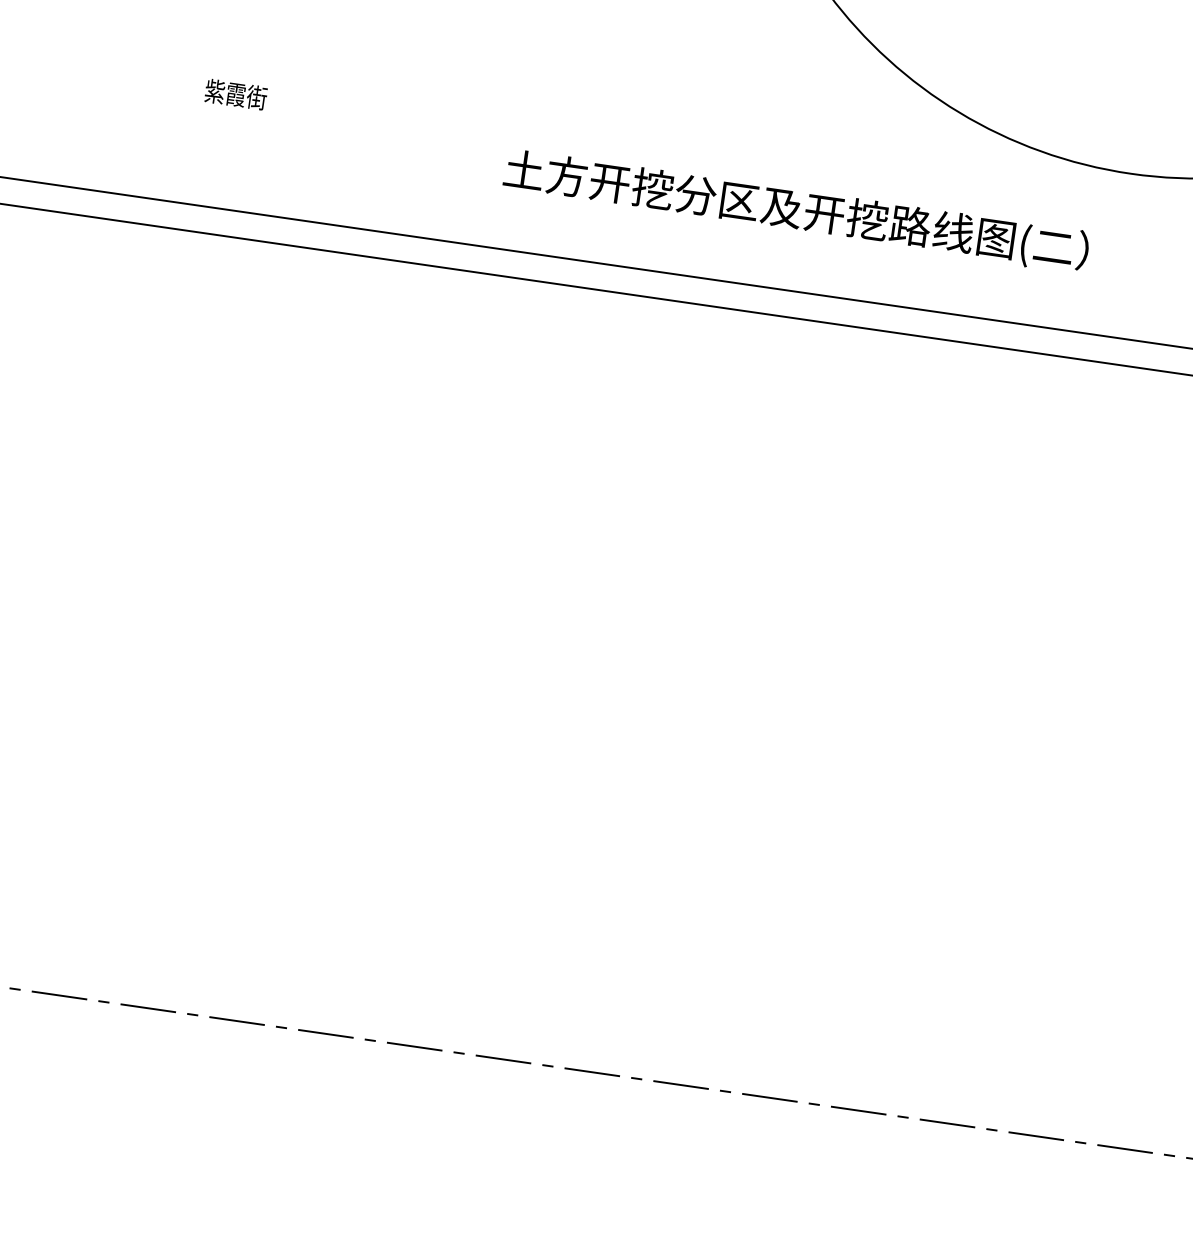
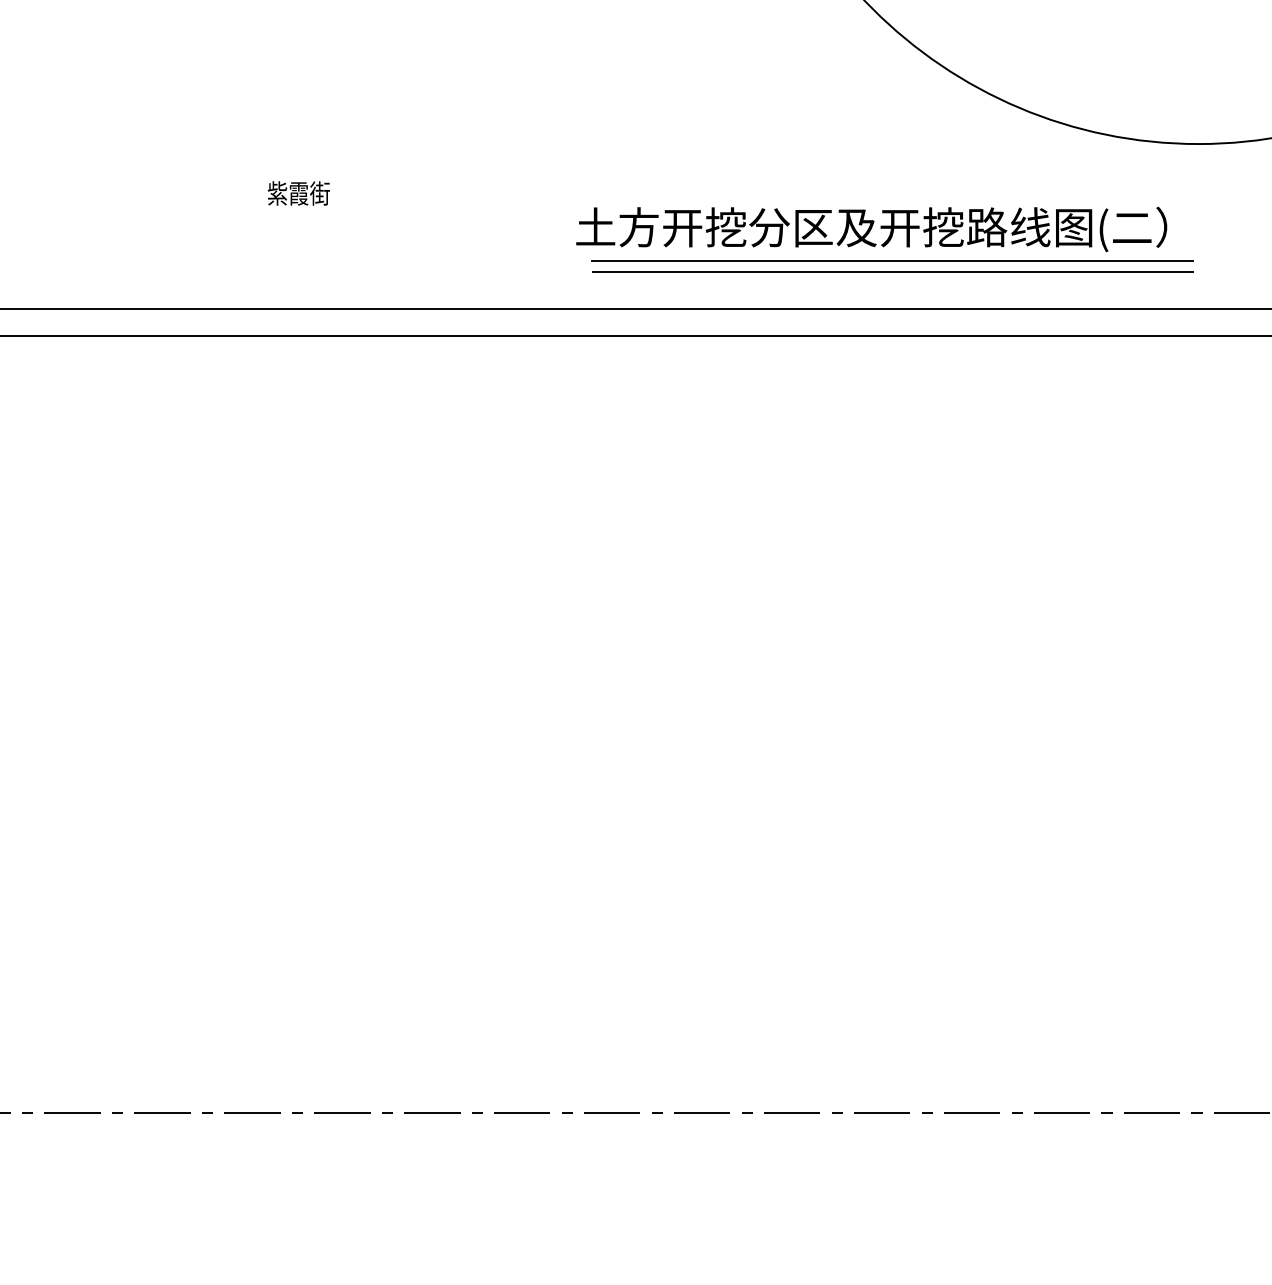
line: (812, 245) -> (892, 260), added
line: (810, 257) -> (892, 272), added

